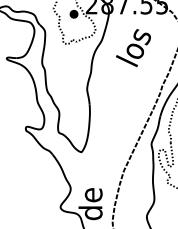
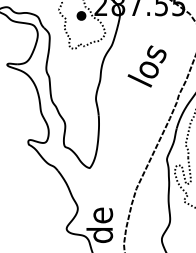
text: (133, 48) -> (147, 66), moved

